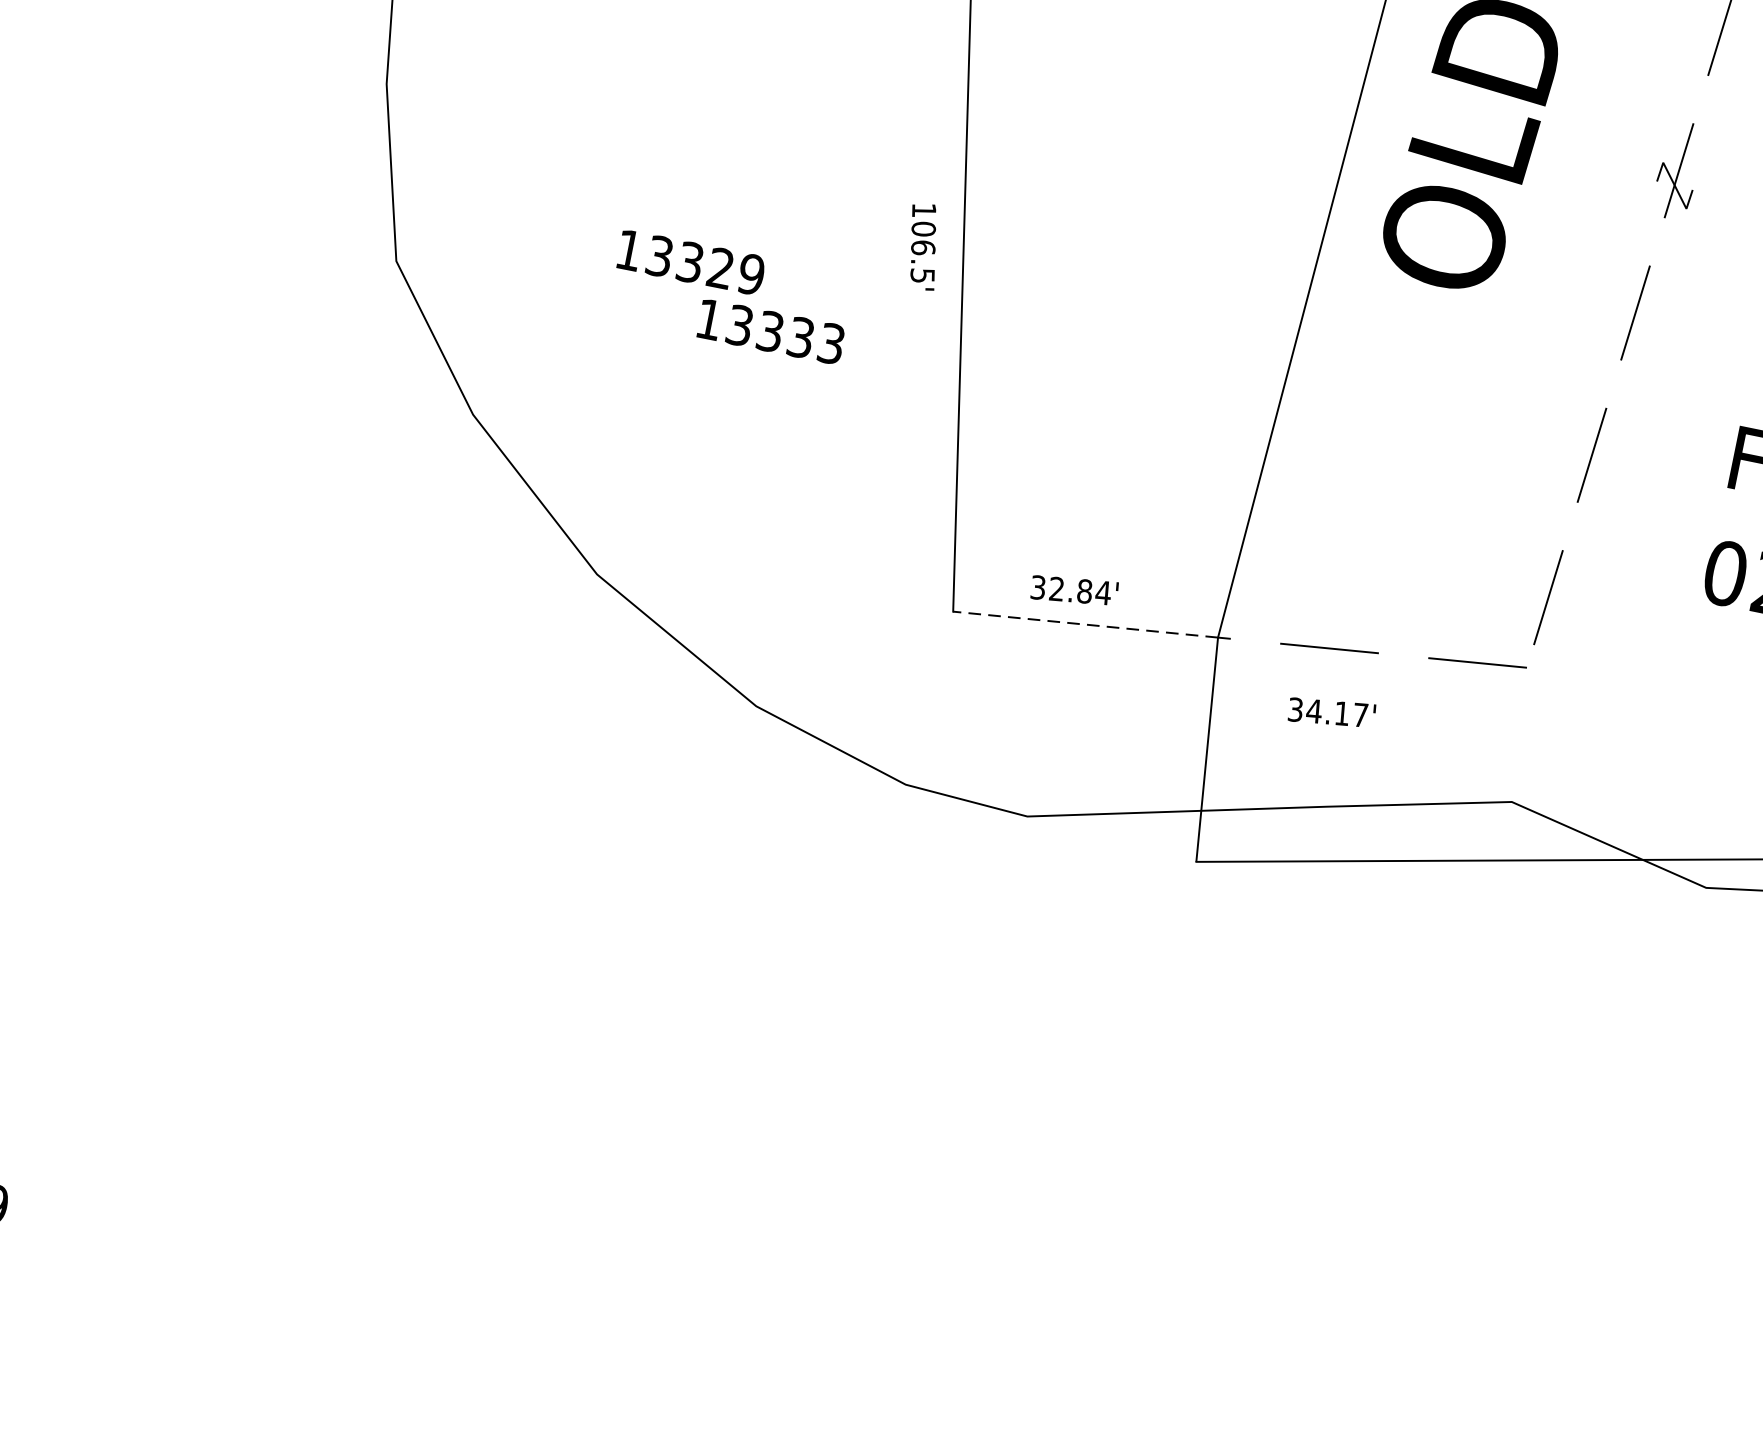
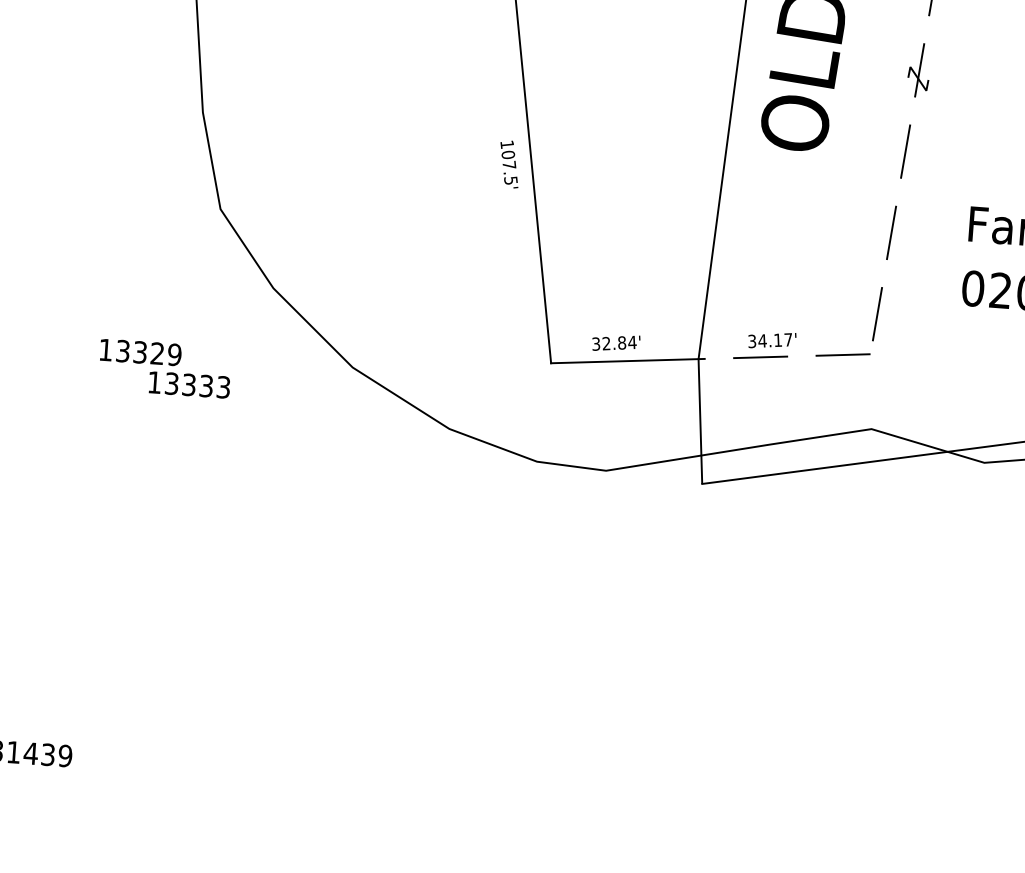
text: (923, 246) -> (509, 164), 106.5' -> 107.5'
text: (730, 296) -> (164, 368), moved
line: (1084, 625) -> (624, 361), dashed -> solid
text: (1332, 712) -> (772, 340), moved

